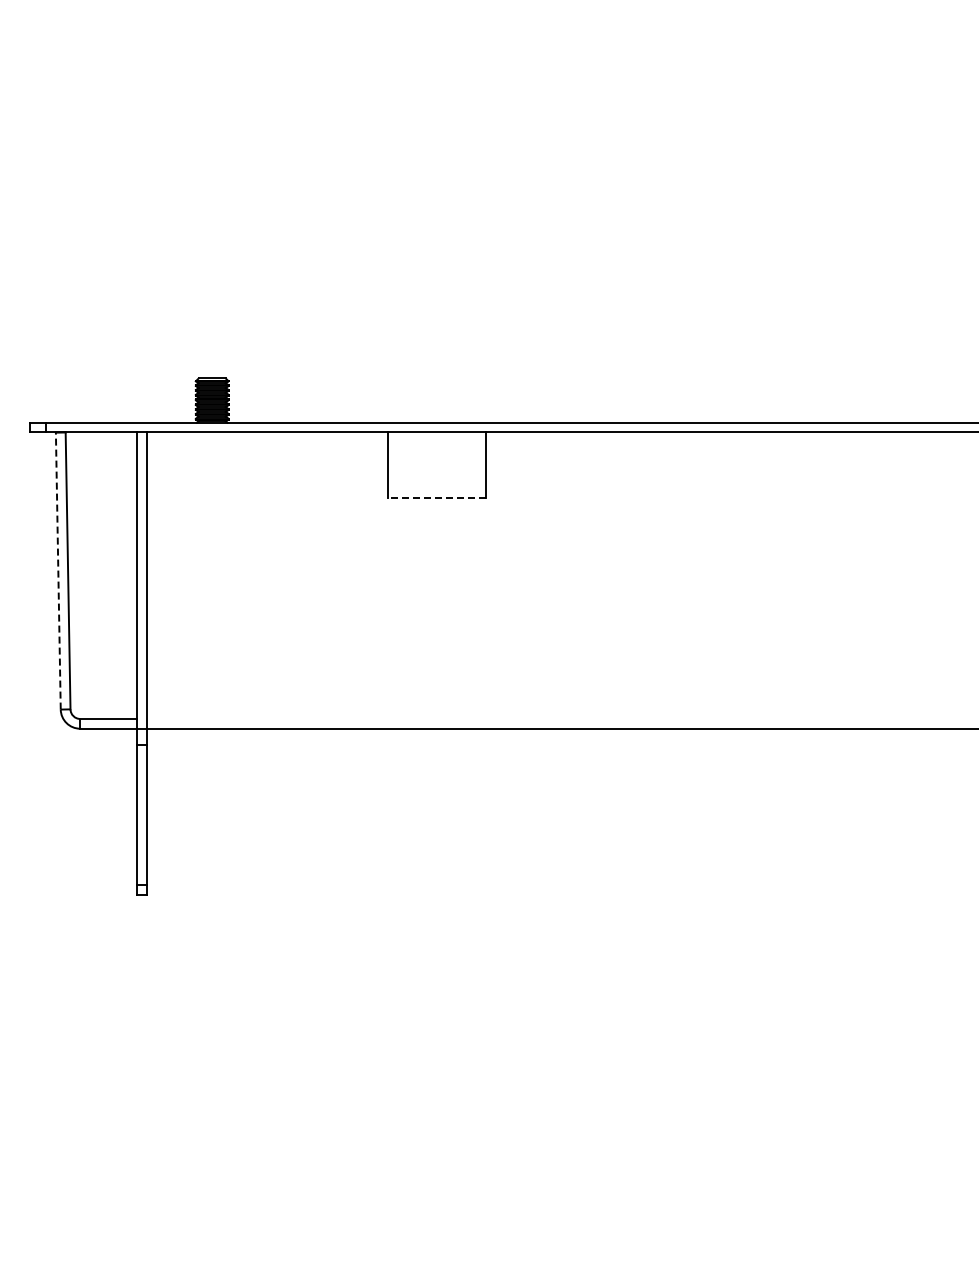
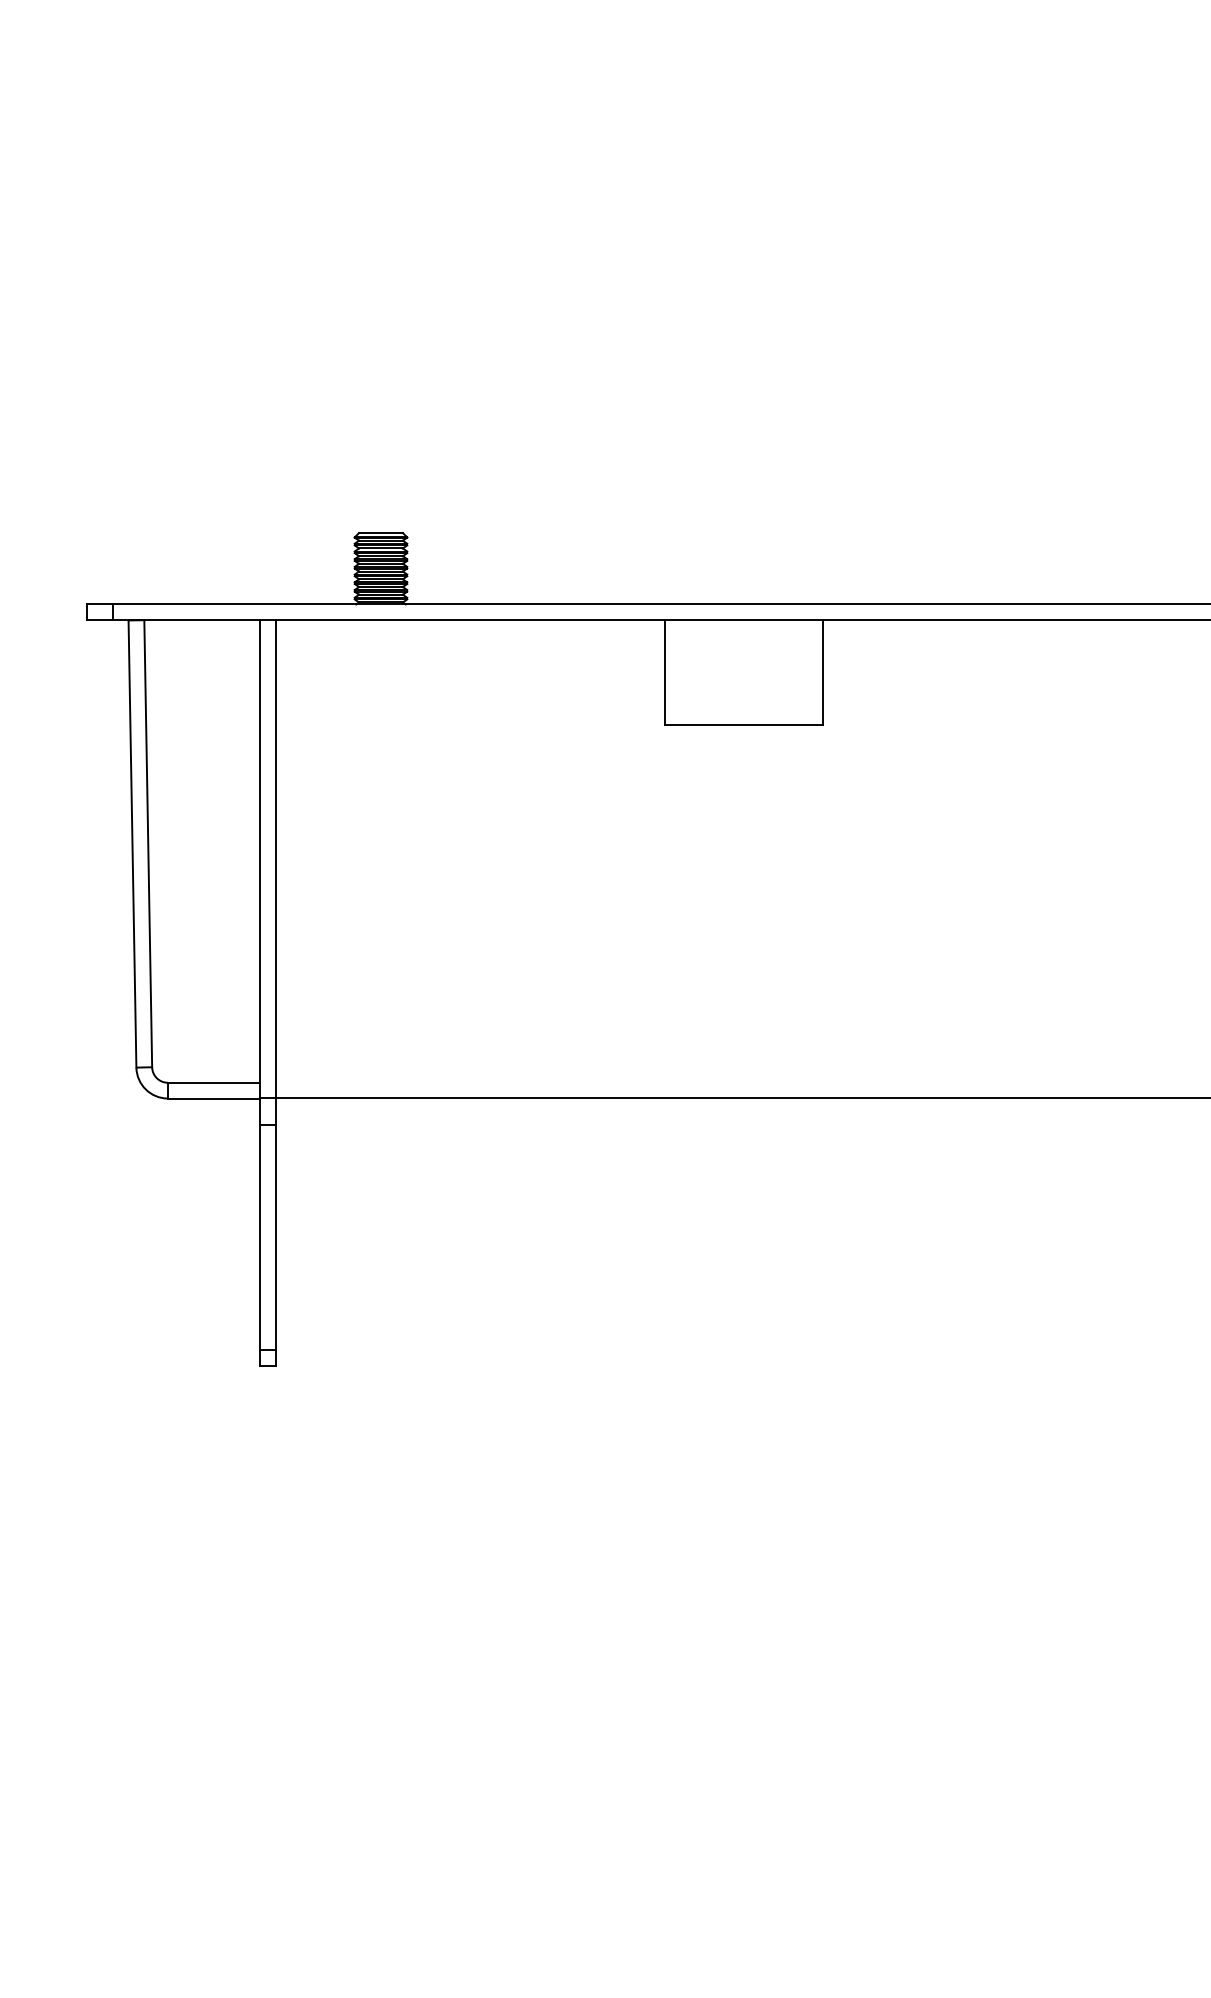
line: (437, 497) -> (744, 725), dashed -> solid
line: (58, 570) -> (132, 843), dashed -> solid

